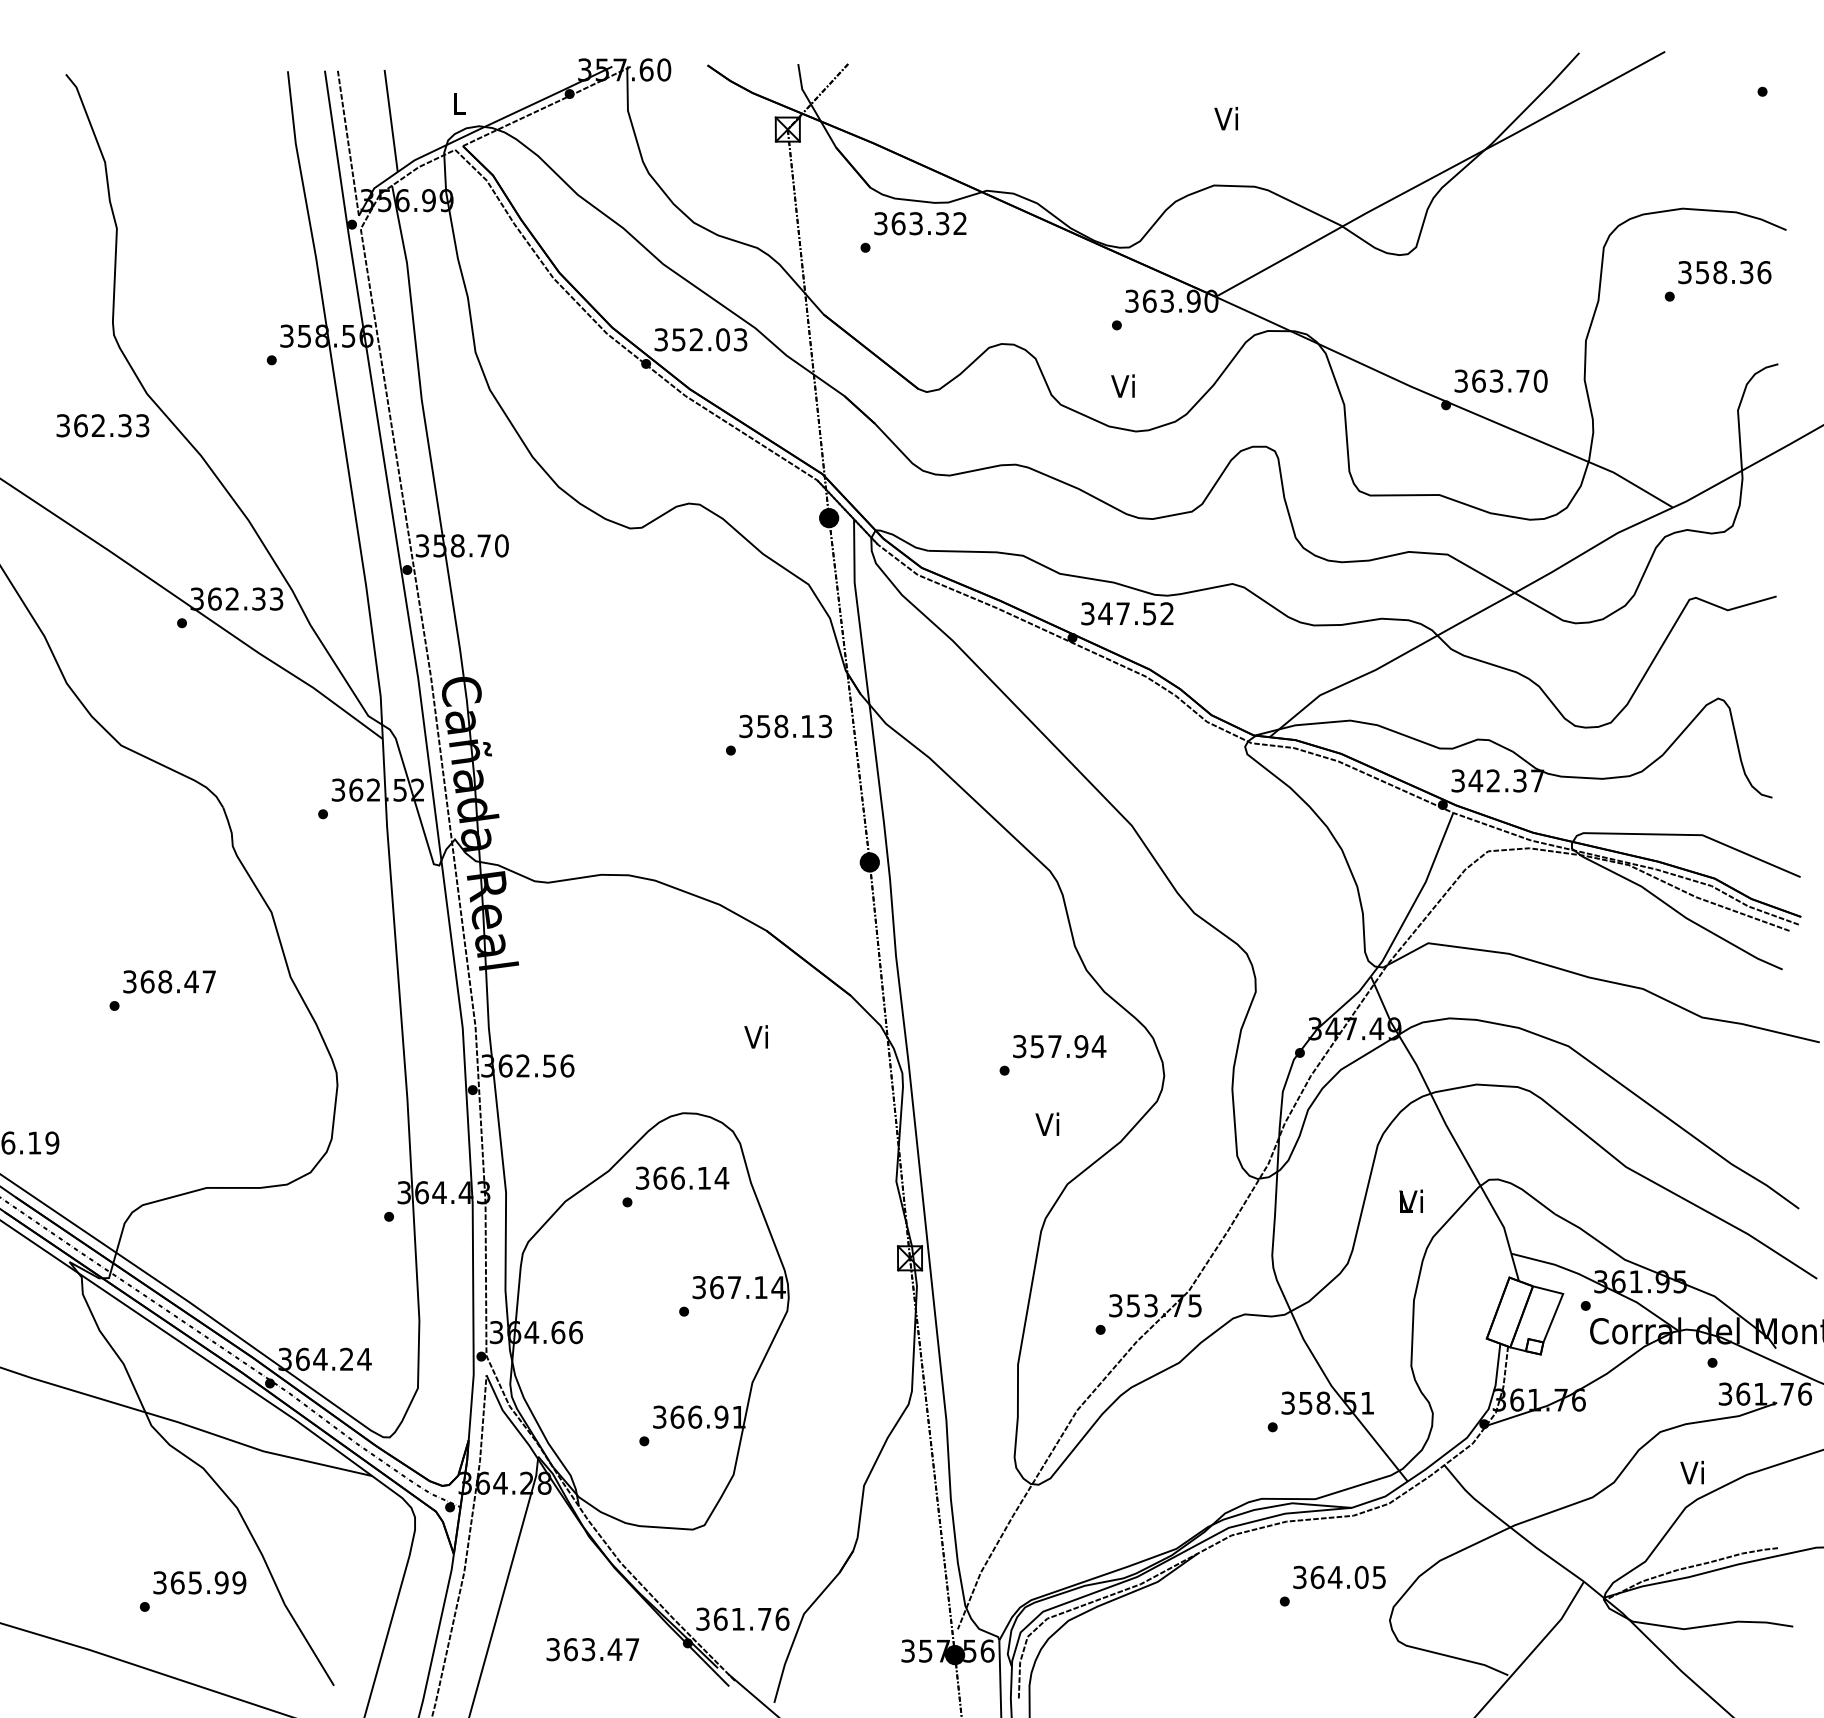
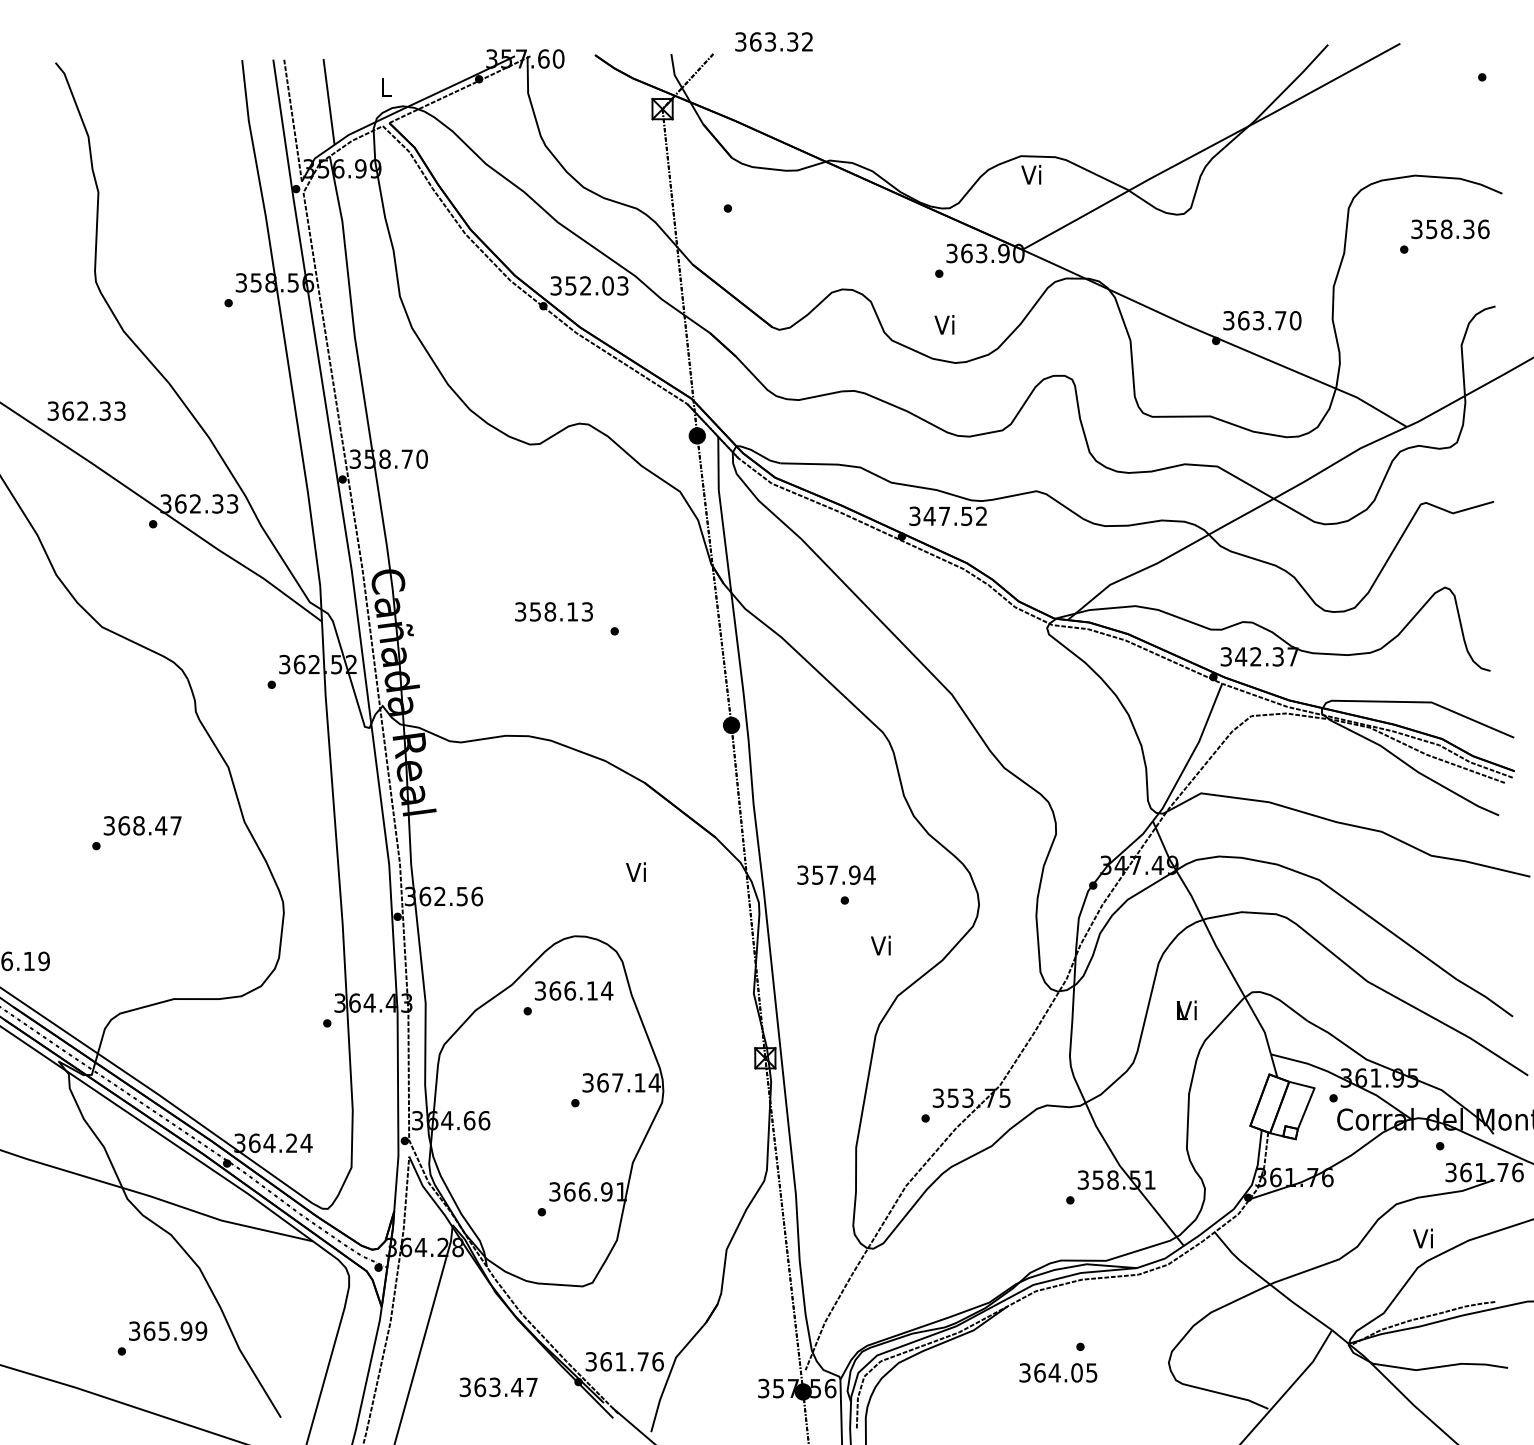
text: (1225, 118) -> (1030, 174), moved
text: (920, 223) -> (774, 41), moved
text: (102, 425) -> (86, 410), moved
text: (785, 726) -> (553, 611), moved
text: (1059, 1046) -> (836, 875), moved
text: (1339, 1577) -> (1058, 1372), moved

